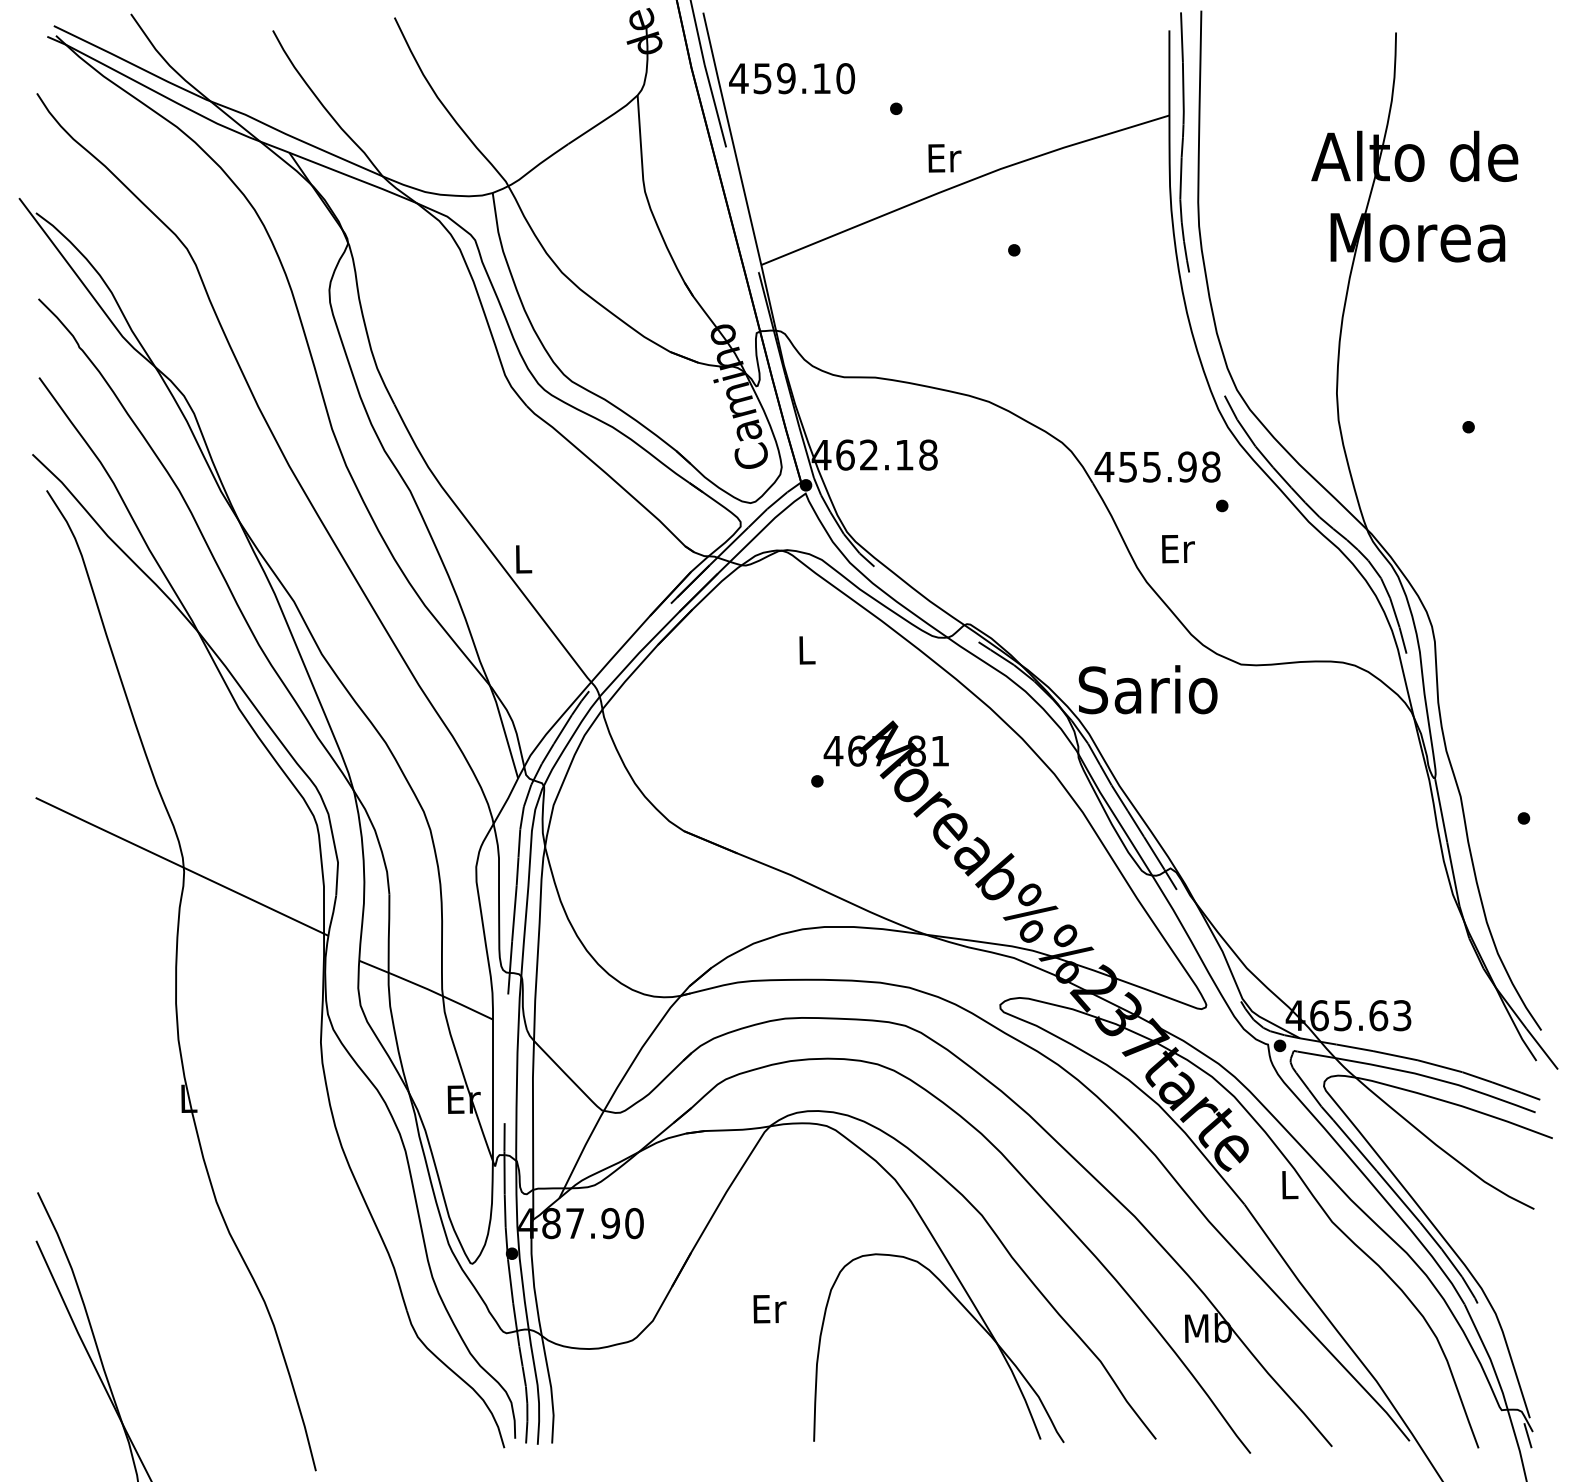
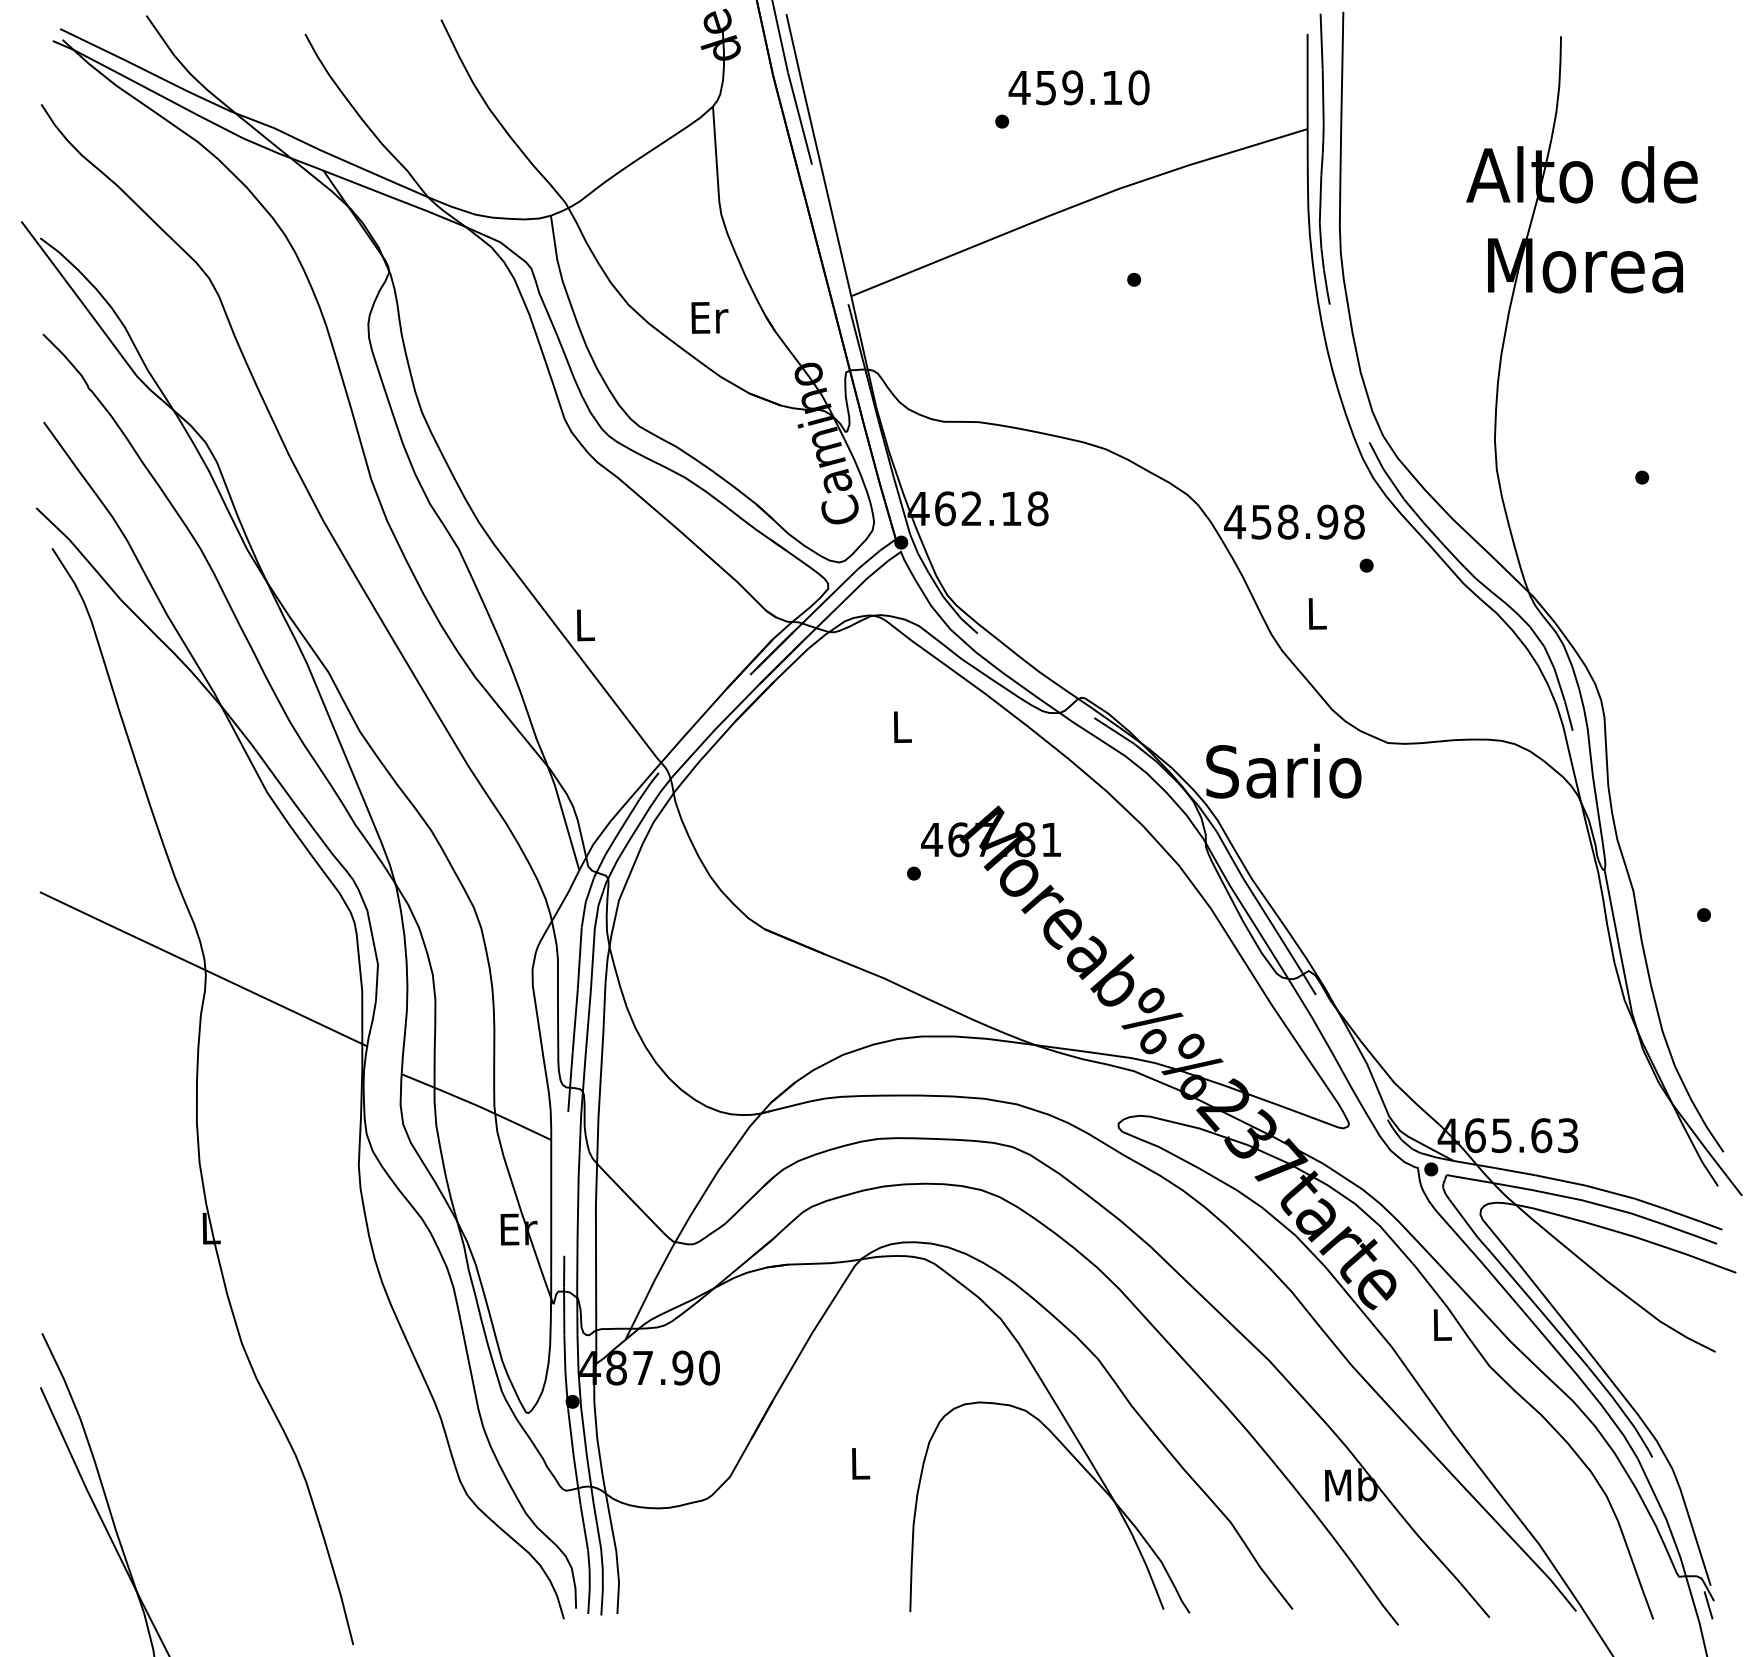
text: (792, 78) -> (1079, 87), moved
text: (944, 158) -> (709, 318), moved
text: (1151, 466) -> (1287, 521), 455.98 -> 458.98
text: (1178, 549) -> (1317, 614), Er -> L
text: (769, 1309) -> (860, 1464), Er -> L

